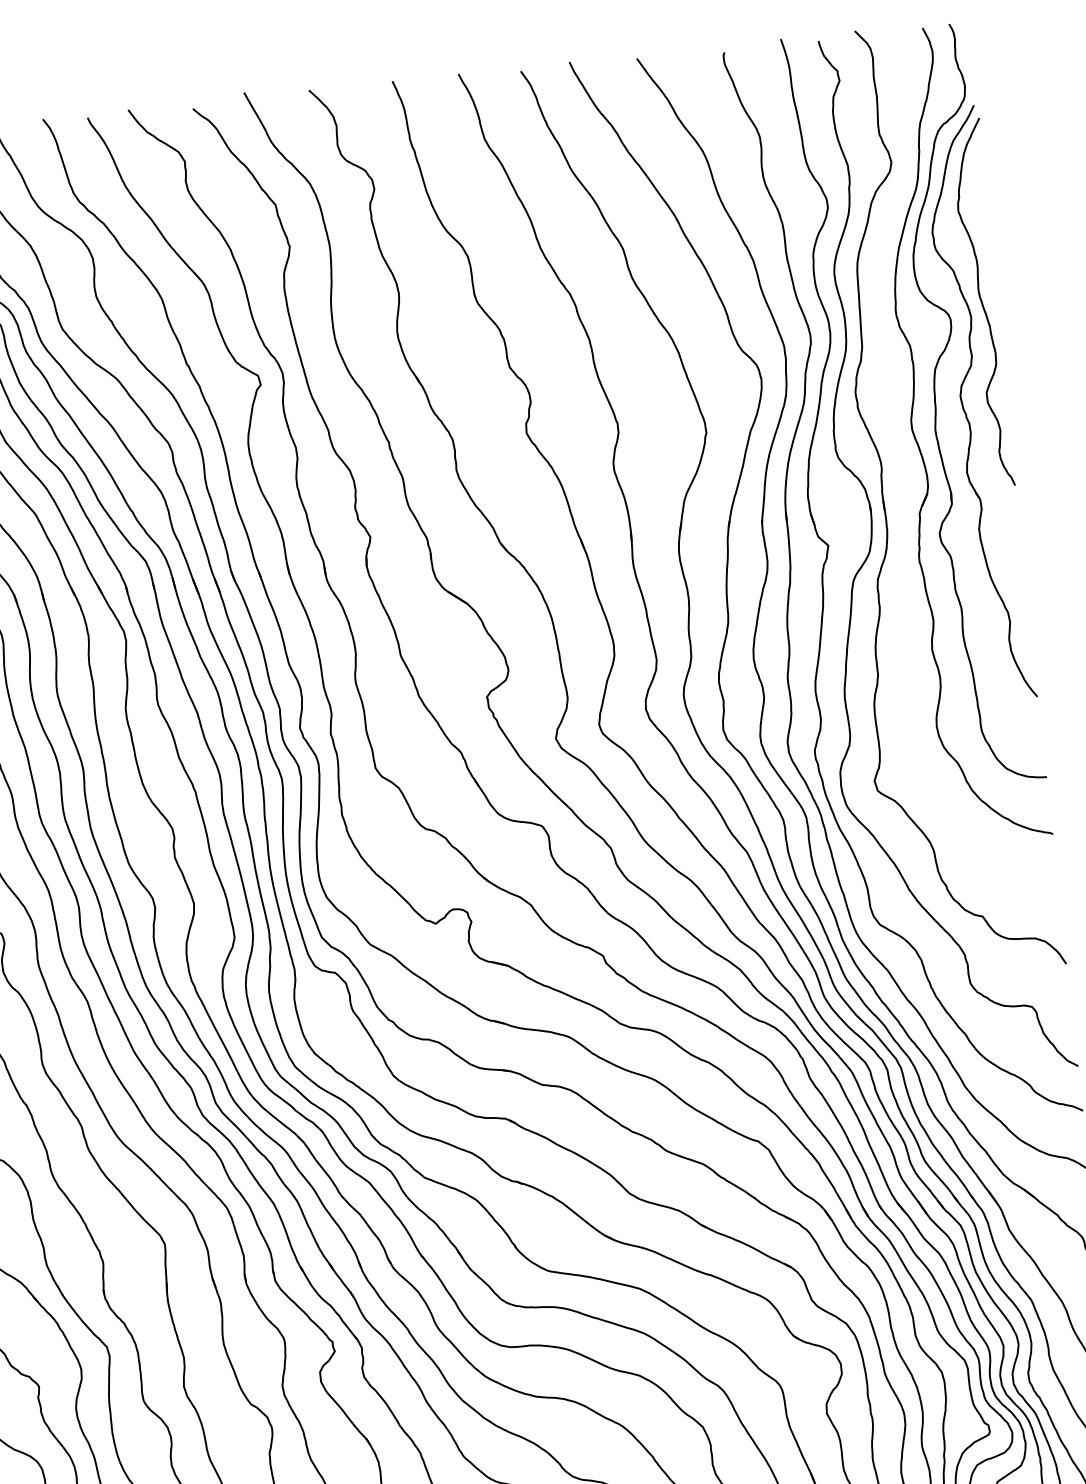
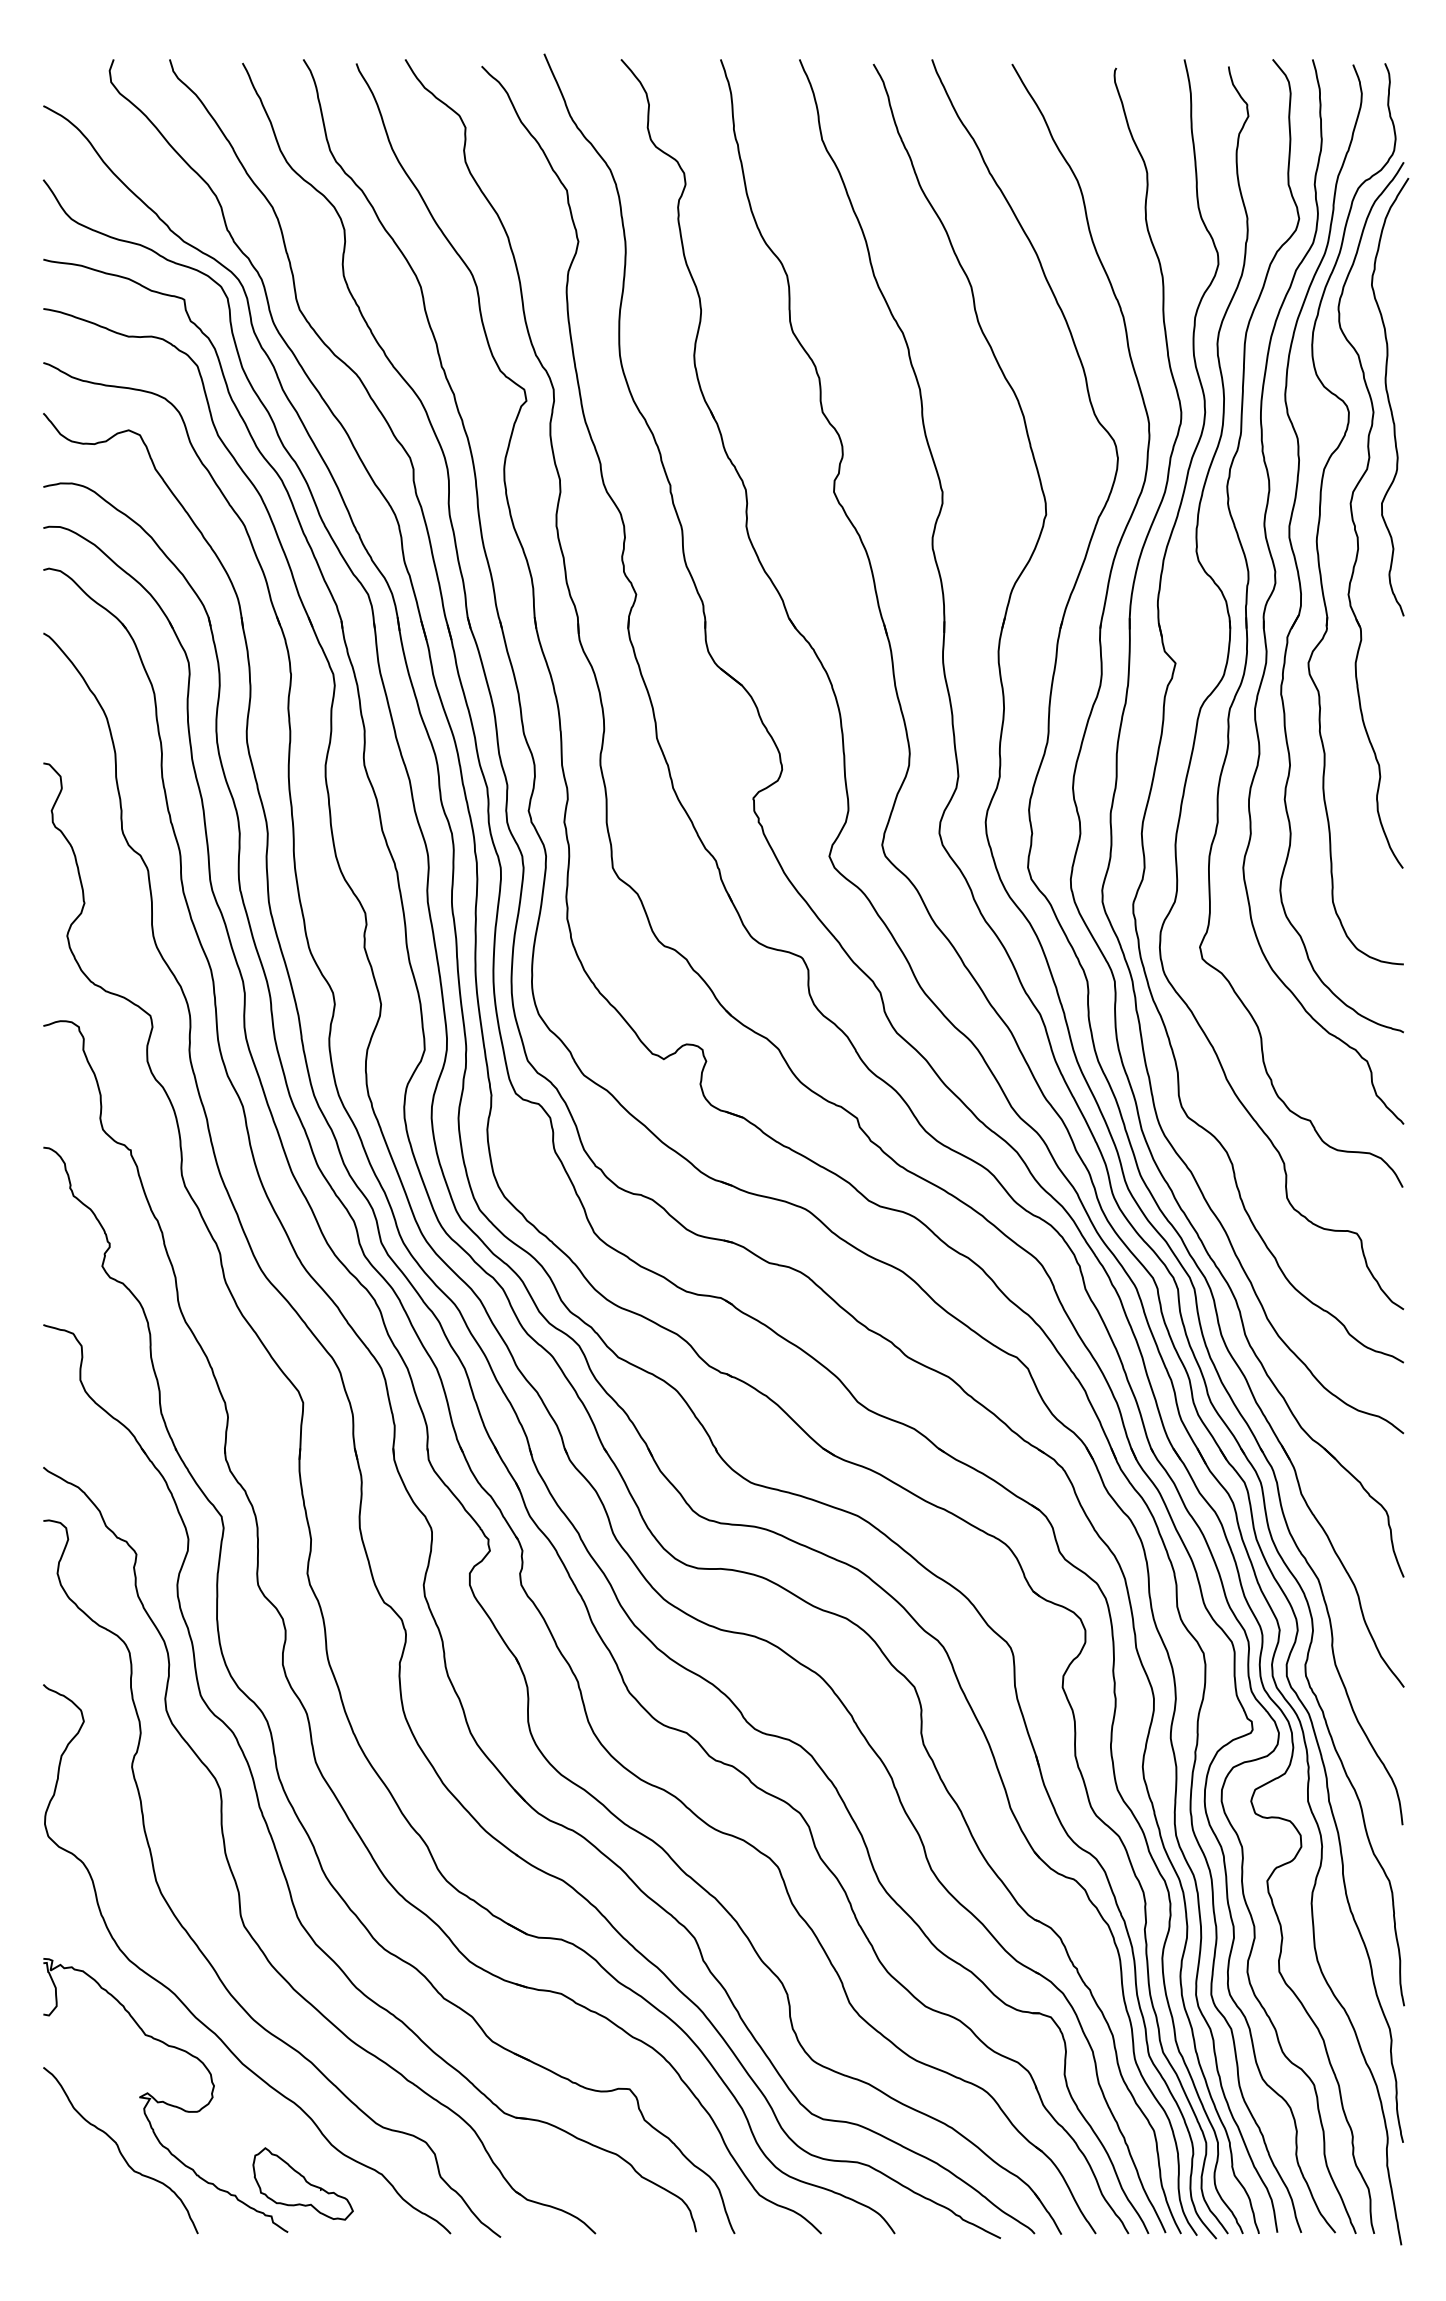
part: (905, 469) -> (1276, 583), added

